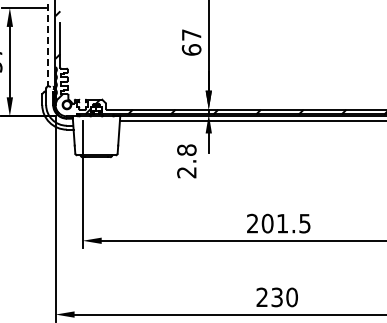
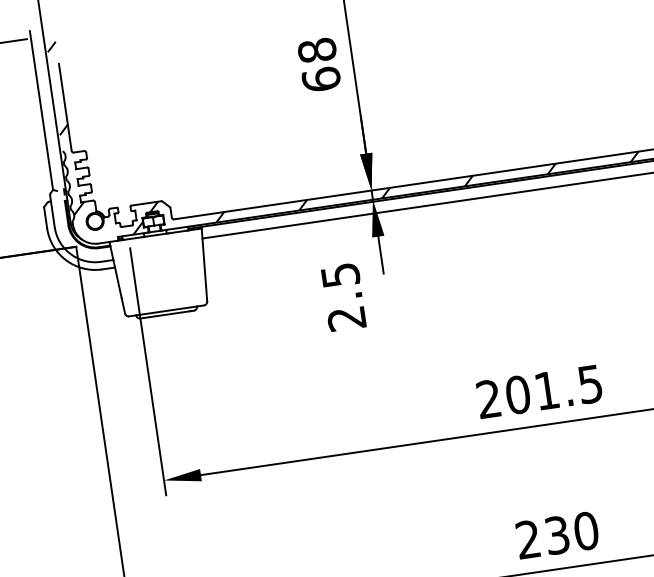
text: (191, 34) -> (316, 49), 67 -> 68
line: (48, 45) -> (42, 111), dashed -> solid
text: (186, 149) -> (339, 274), 2.8 -> 2.5

